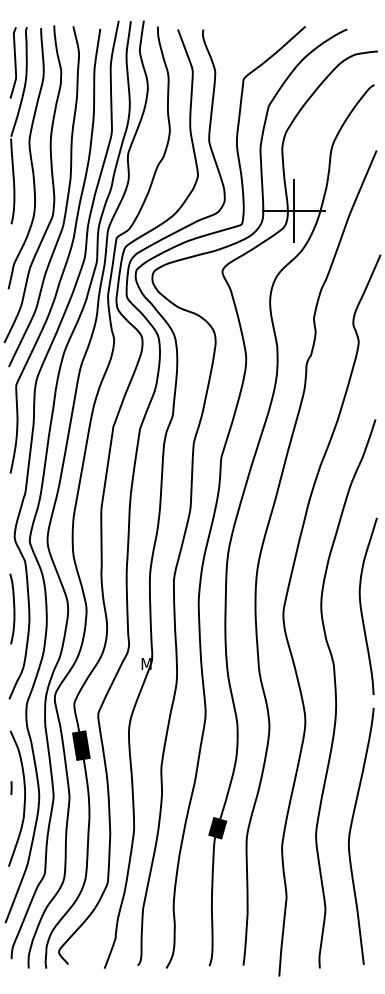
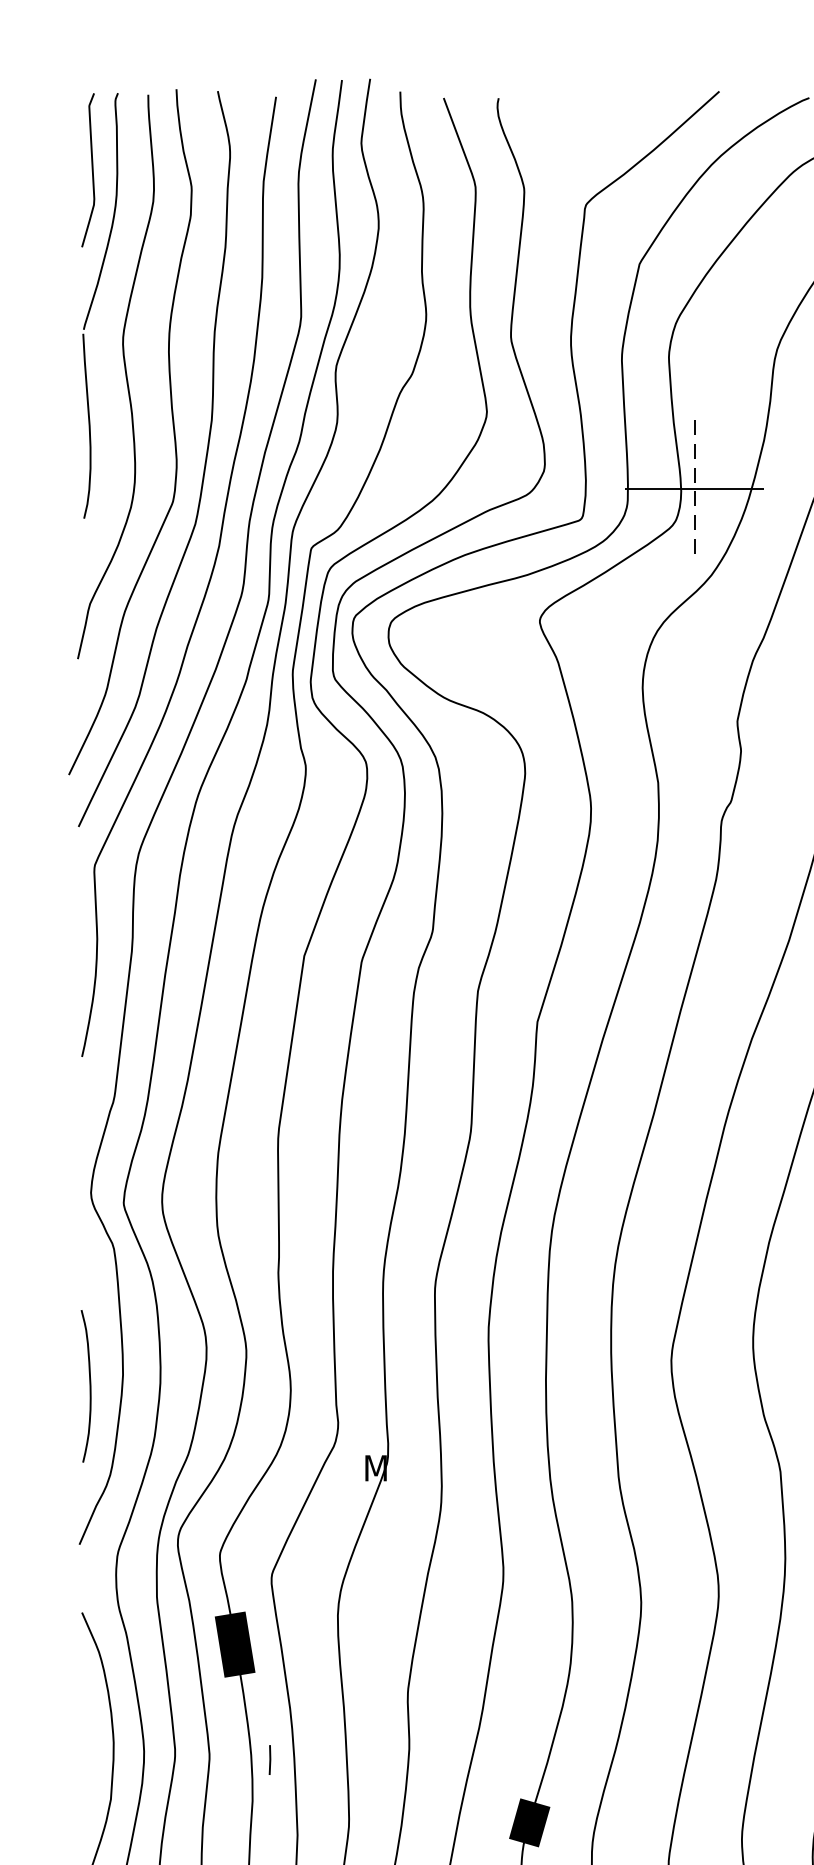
line: (294, 211) -> (695, 491), solid -> dashed
curve: (13, 608) -> (88, 1385), moved
line: (11, 787) -> (269, 1758), moved

